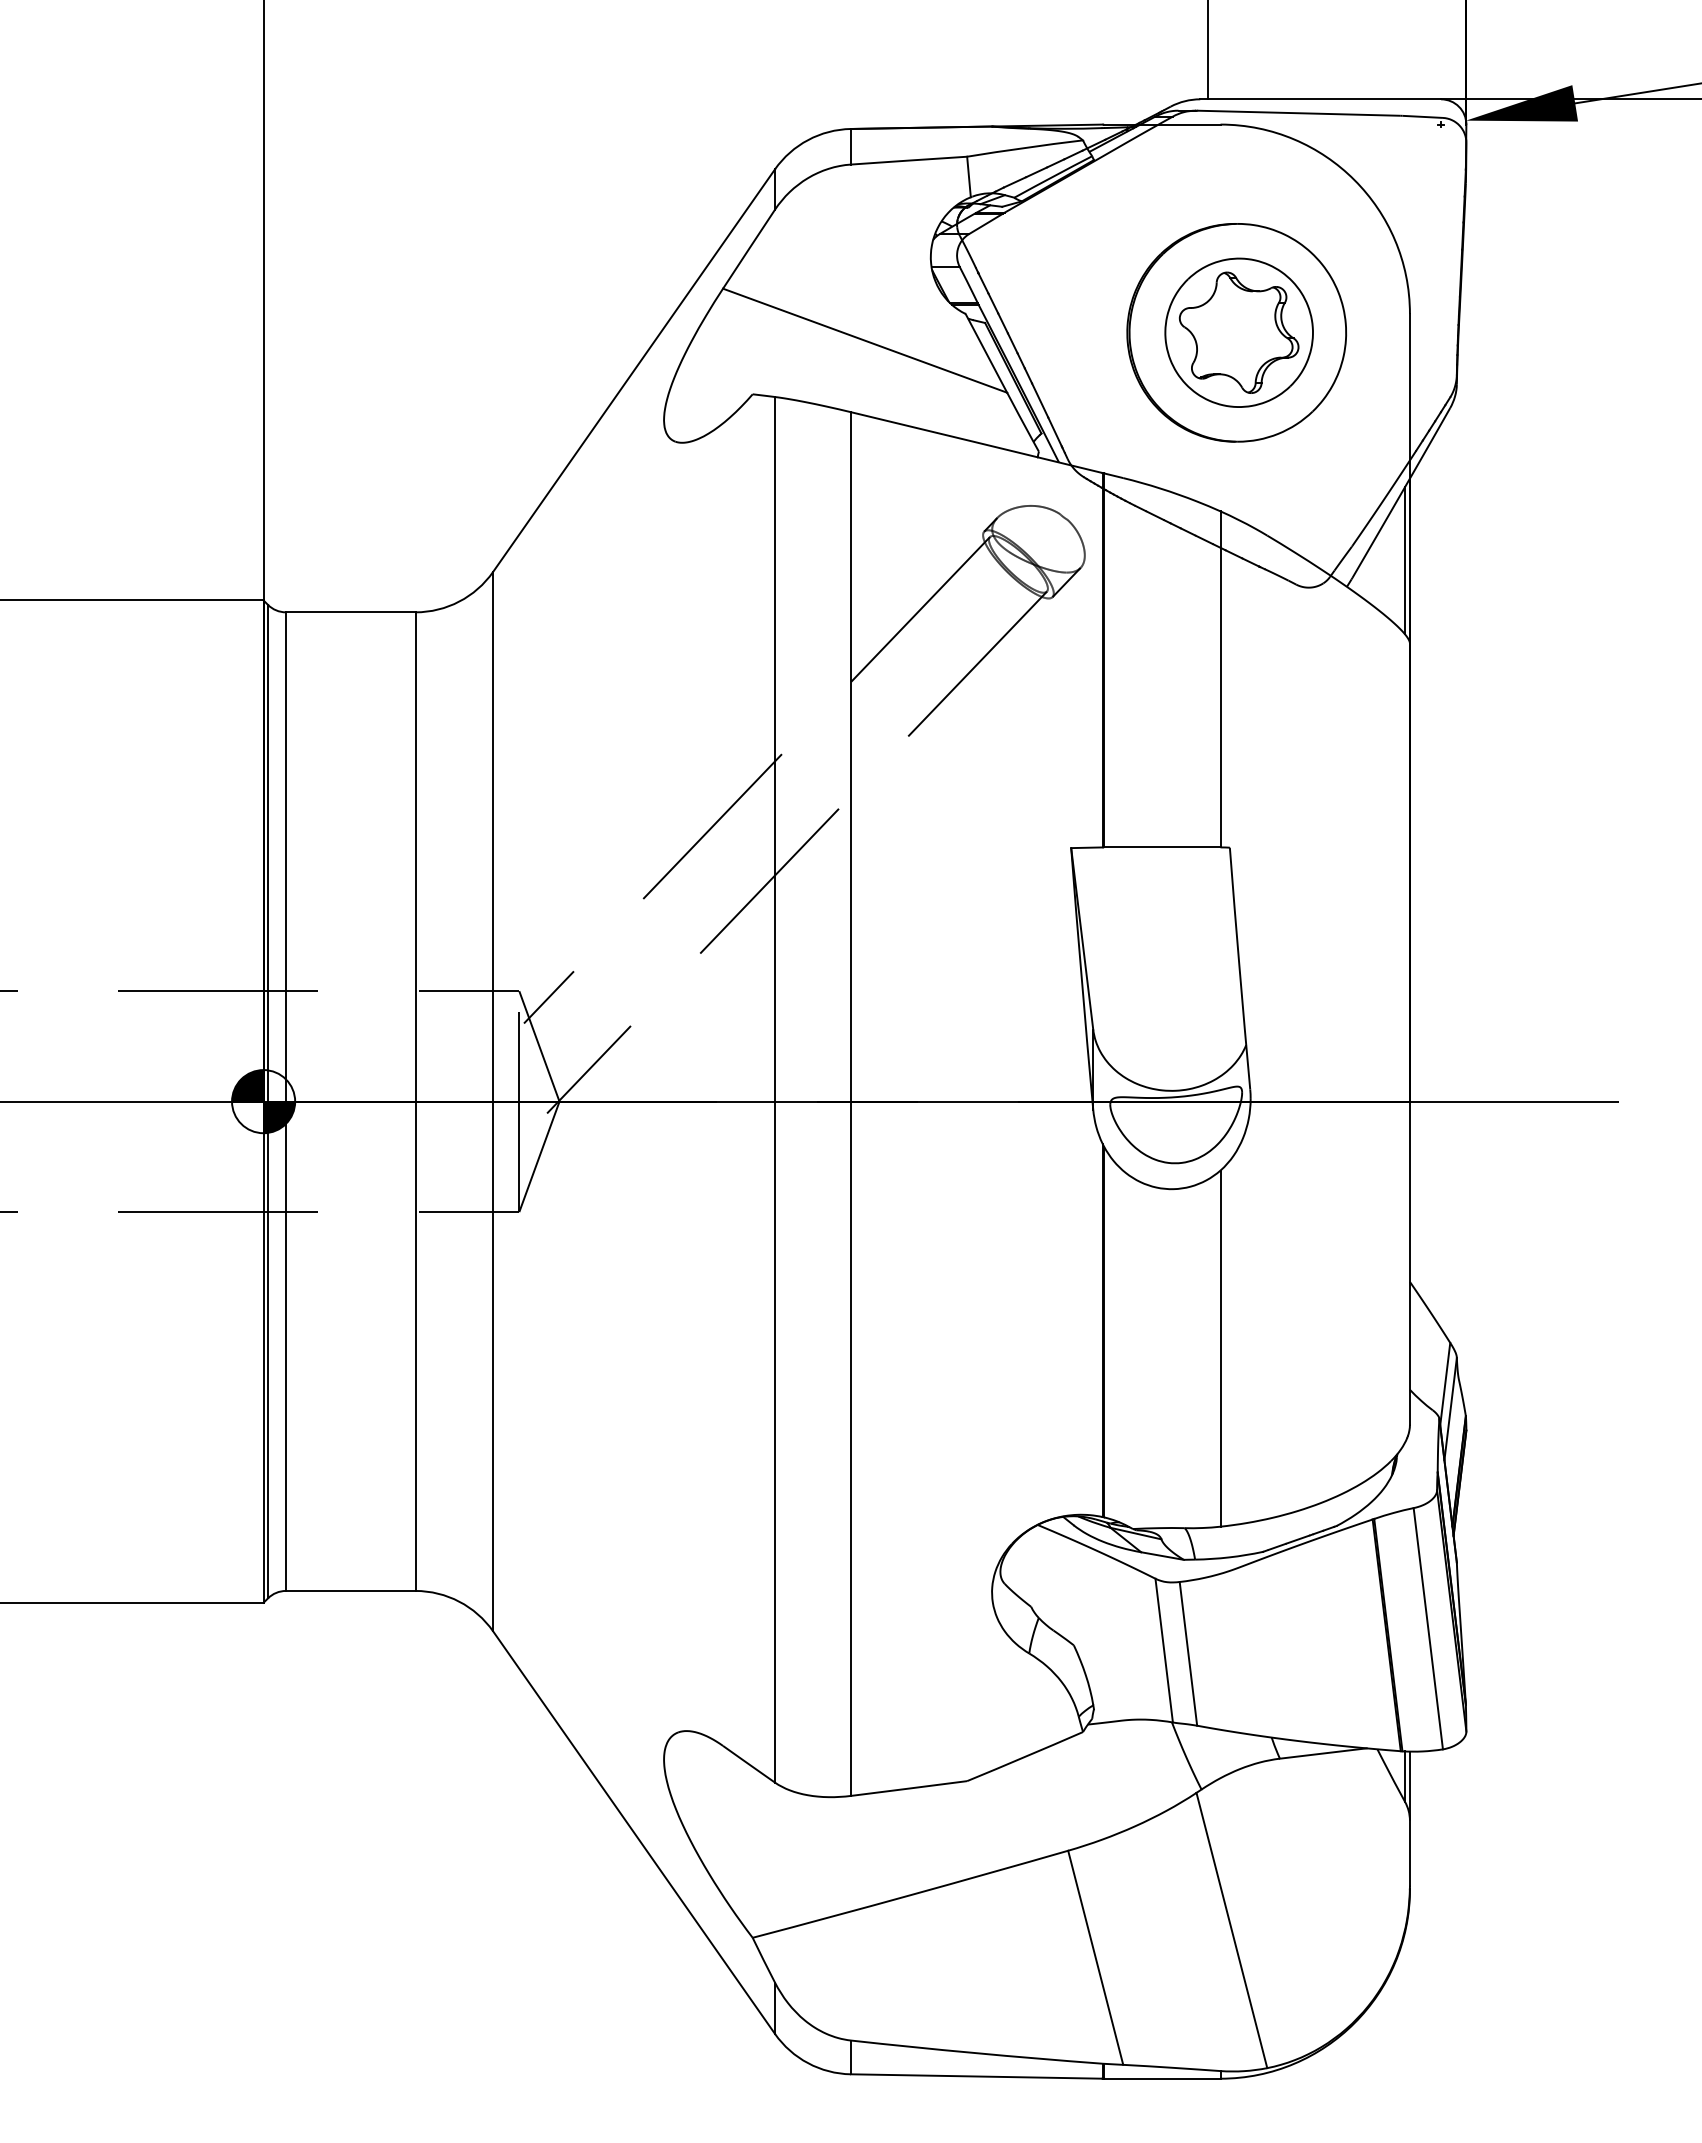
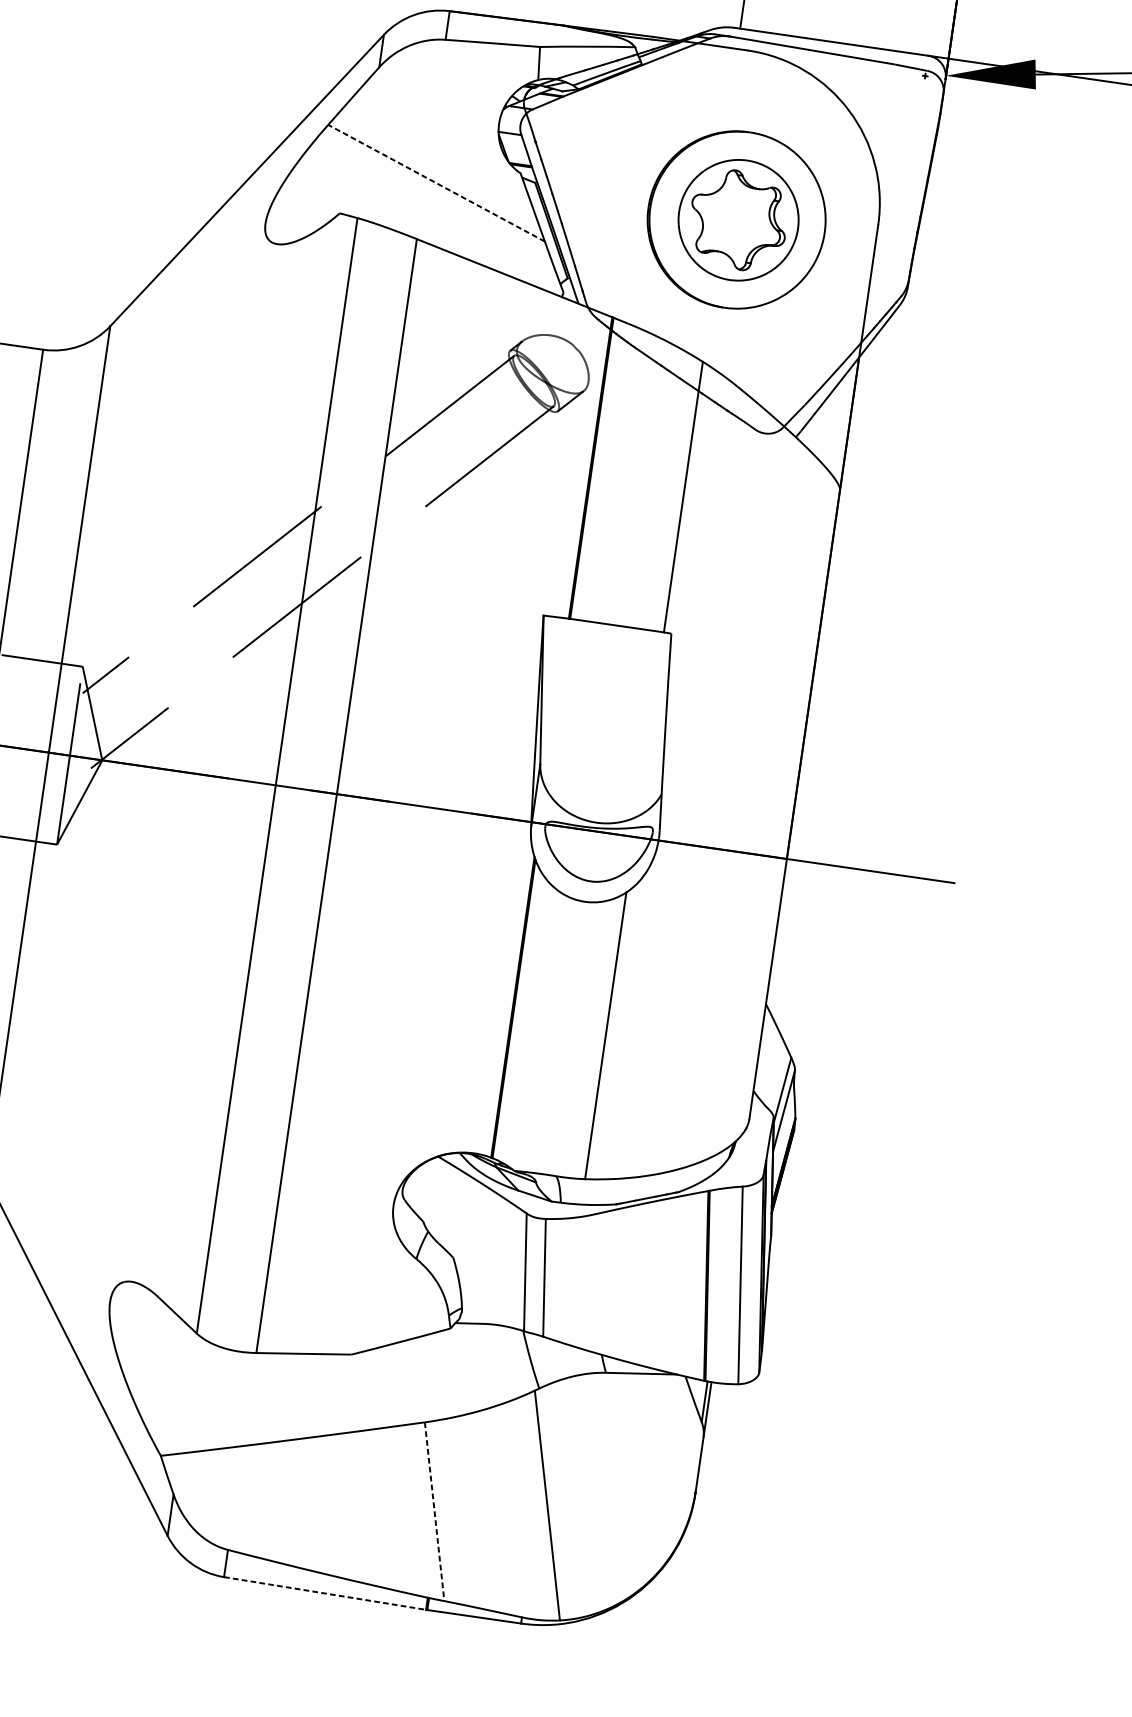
line: (864, 340) -> (436, 183), solid -> dashed
line: (1405, 560) -> (846, 422), removed
line: (1095, 1957) -> (434, 1511), solid -> dashed
line: (976, 2076) -> (324, 1593), solid -> dashed

